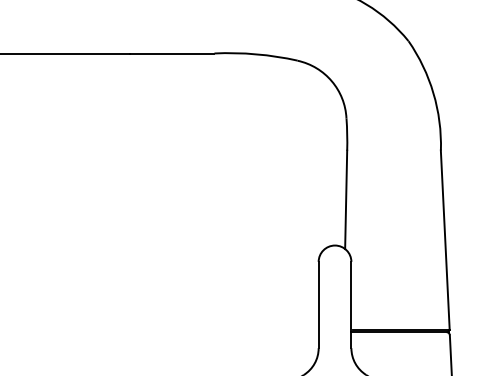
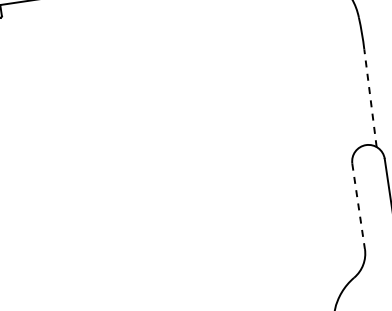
line: (346, 199) -> (370, 97), solid -> dashed
line: (318, 305) -> (358, 206), solid -> dashed

